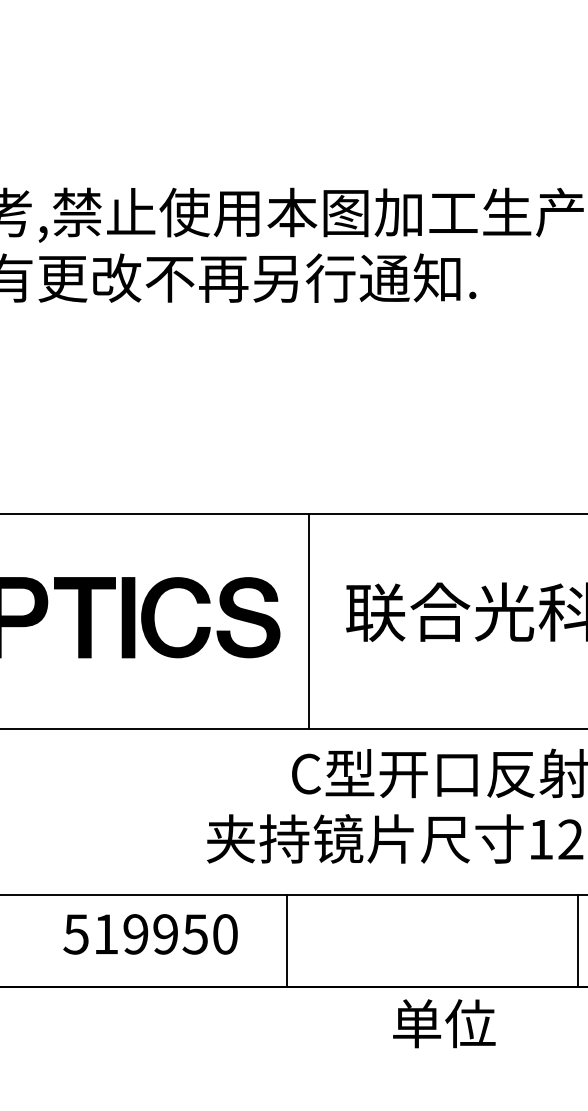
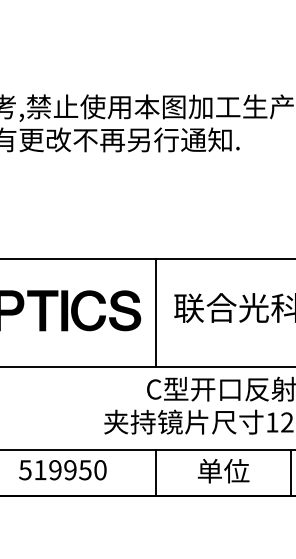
text: (149, 934) -> (62, 470), moved
line: (287, 940) -> (155, 473), moved
text: (444, 1024) -> (223, 471), moved

